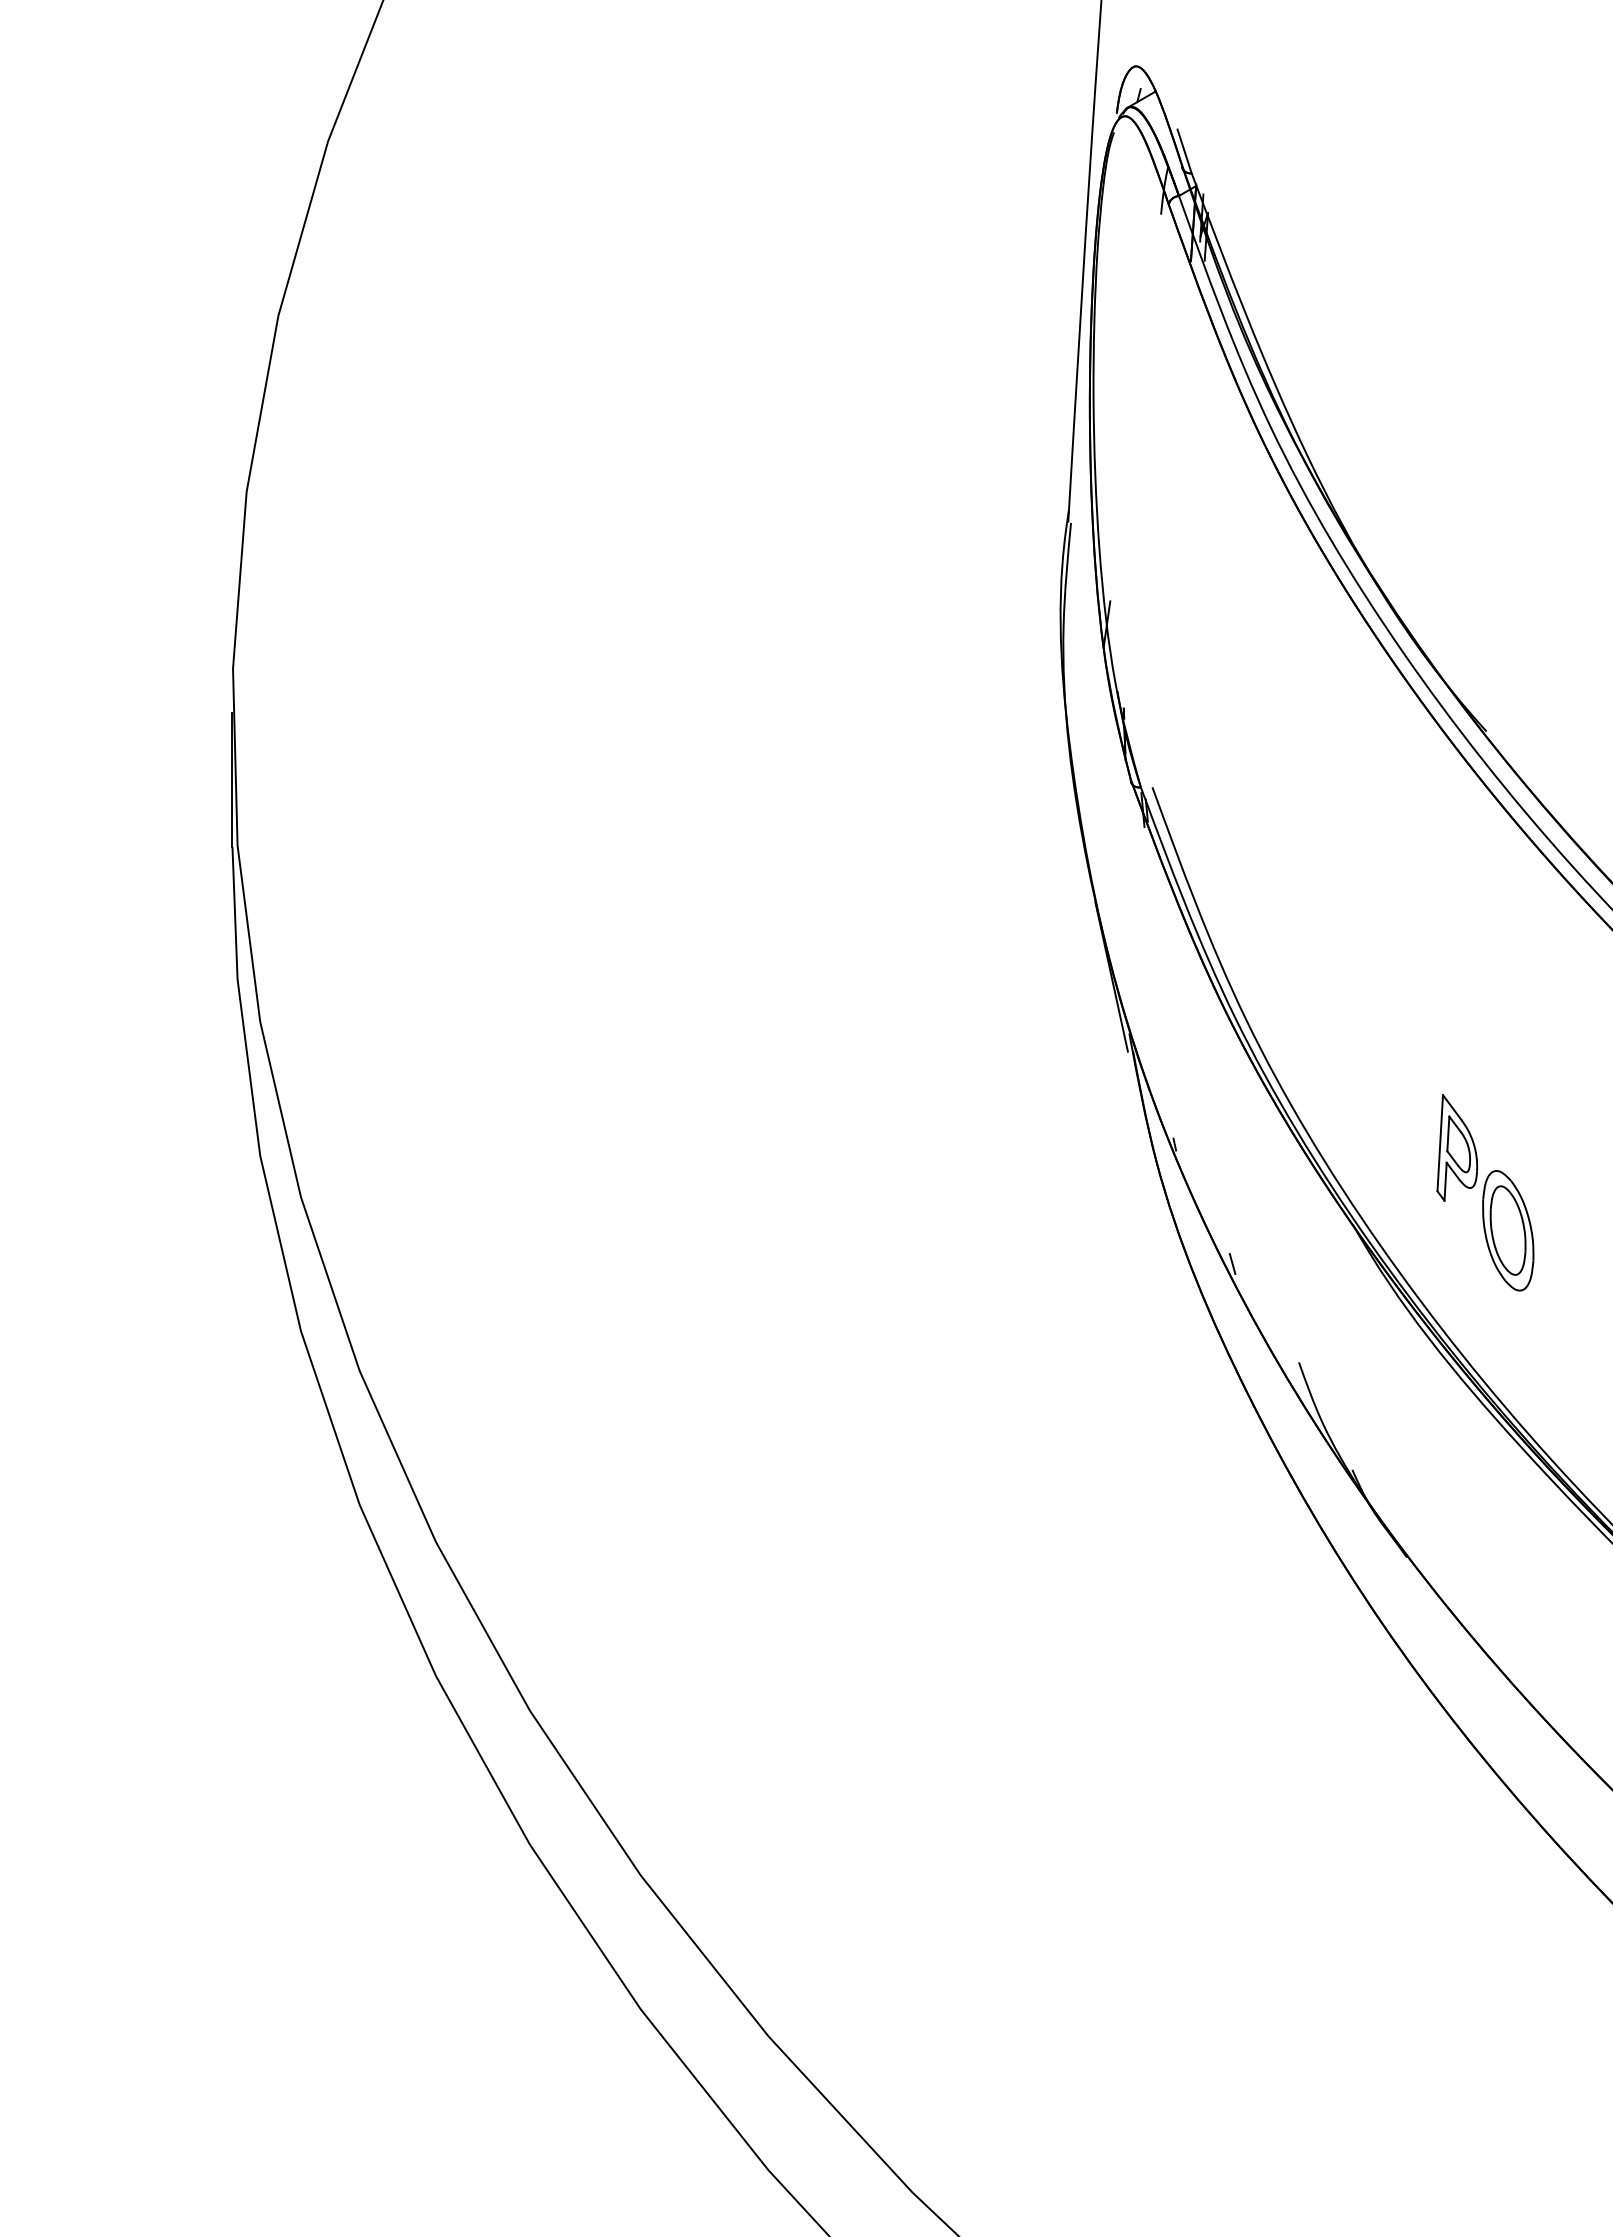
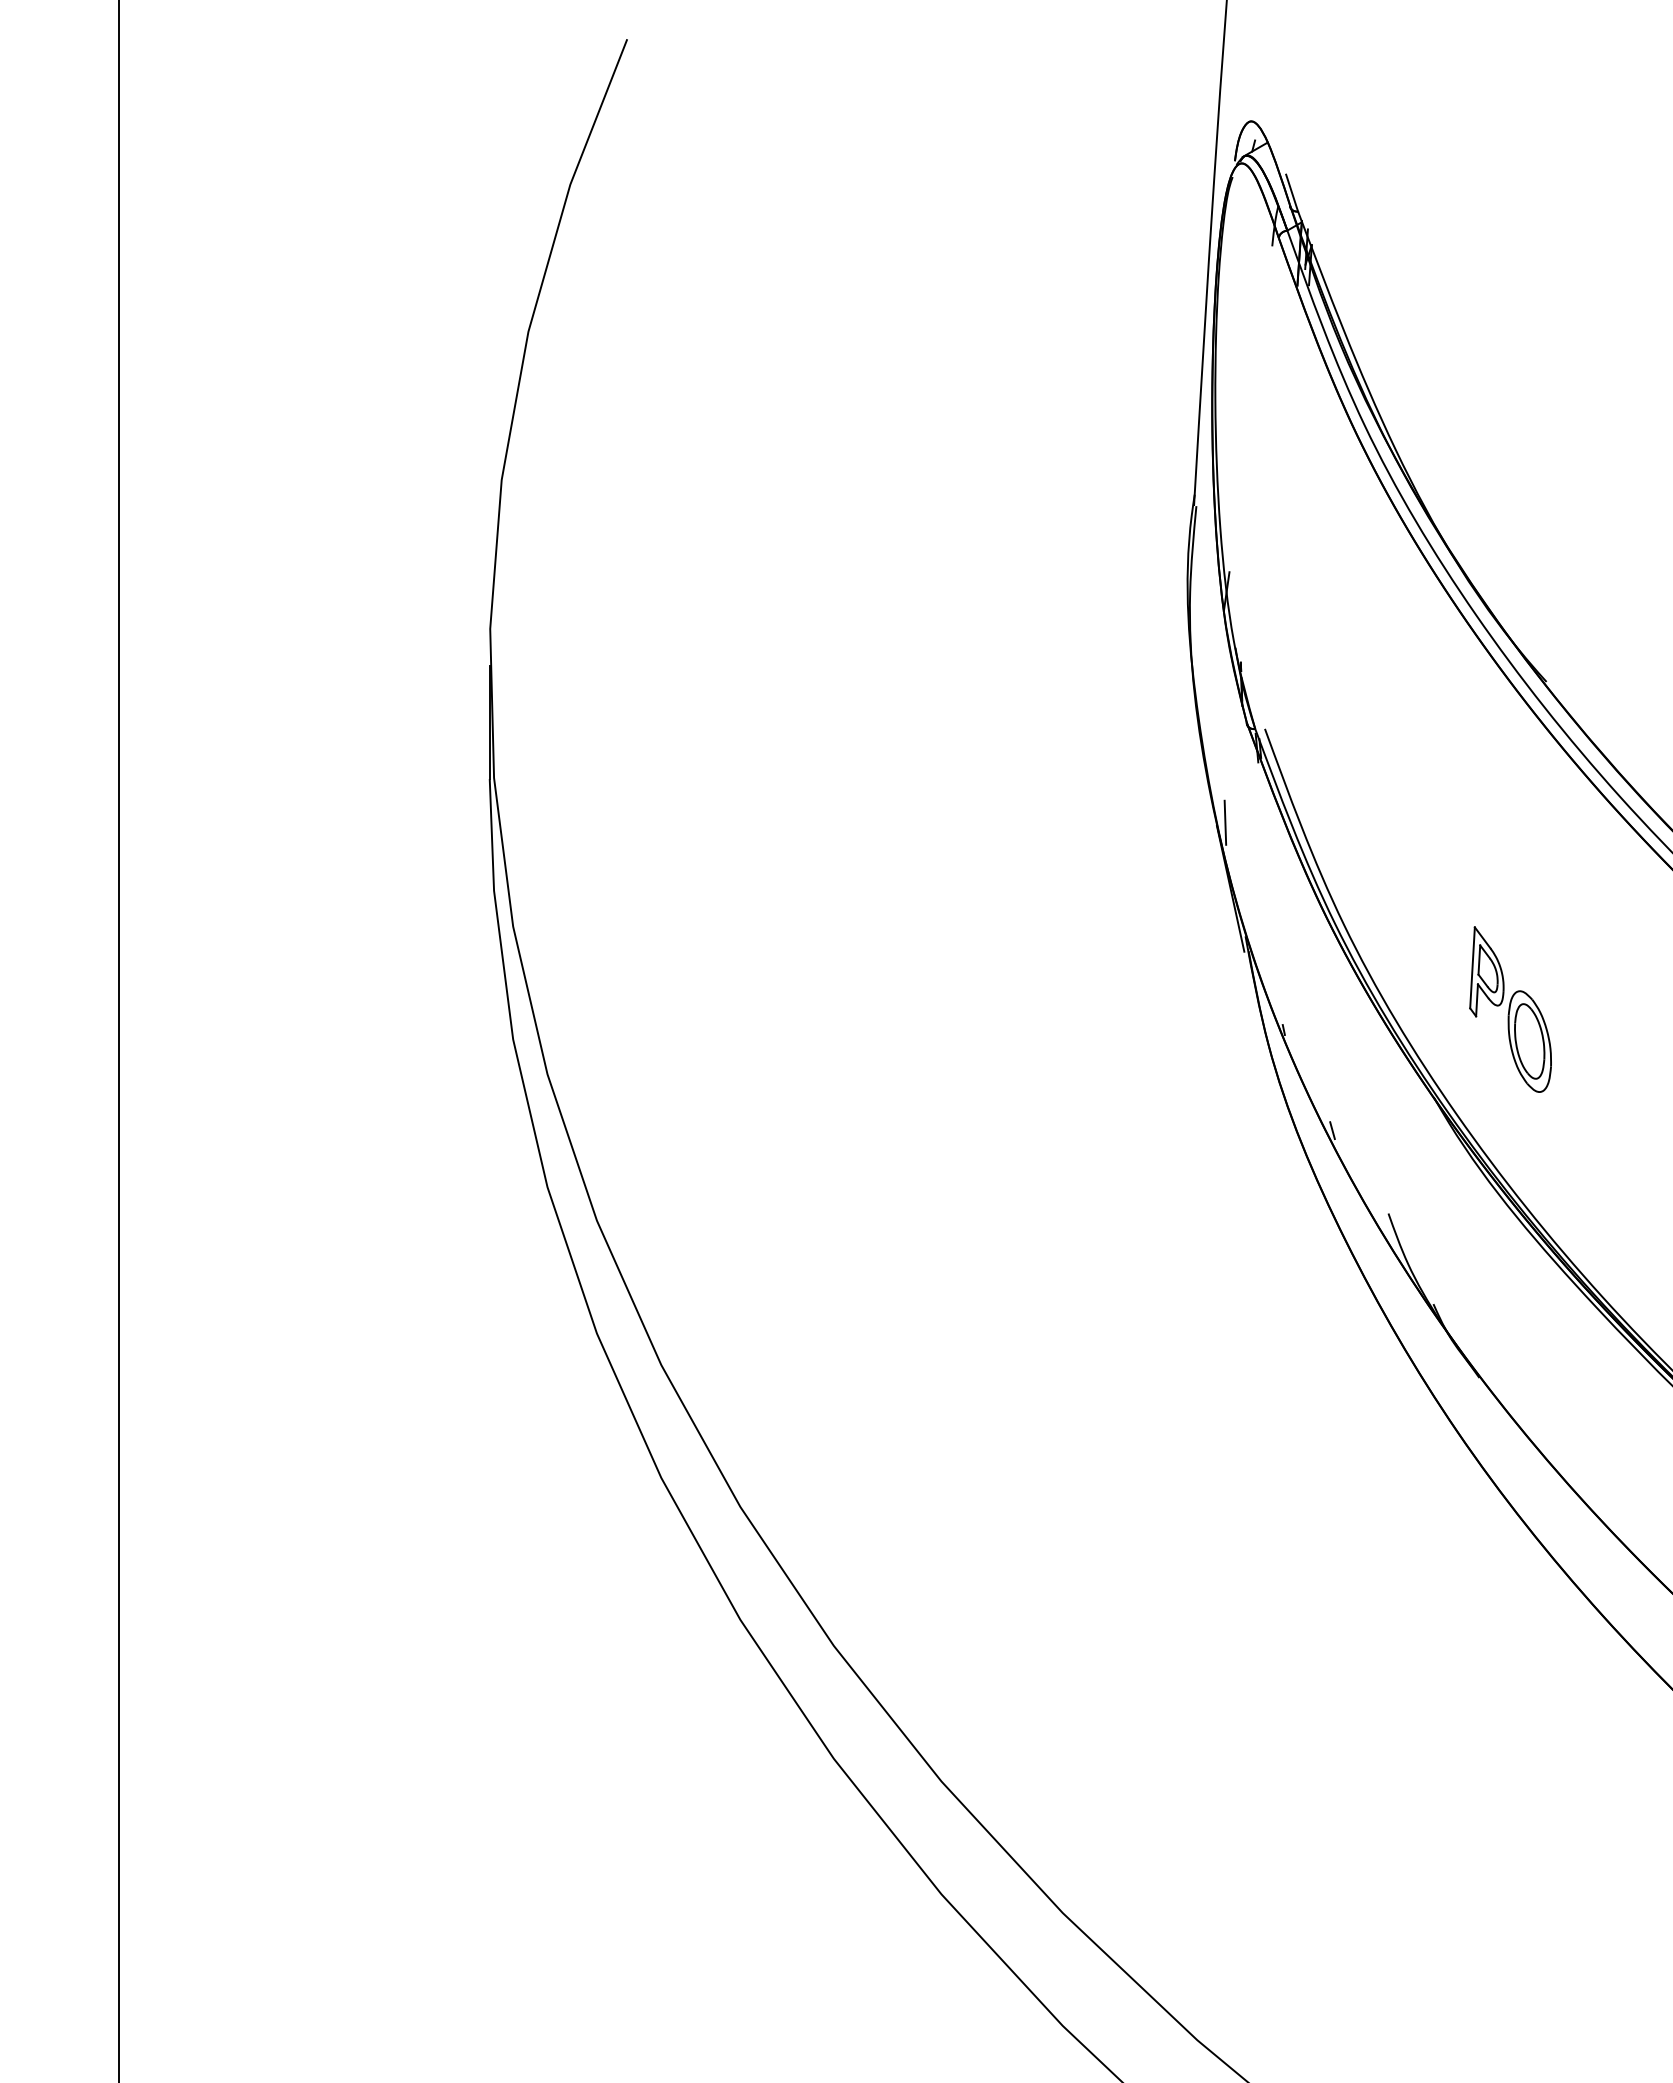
line: (1105, 898) -> (1225, 822), added
part: (1485, 1192) -> (1510, 1009), moved

